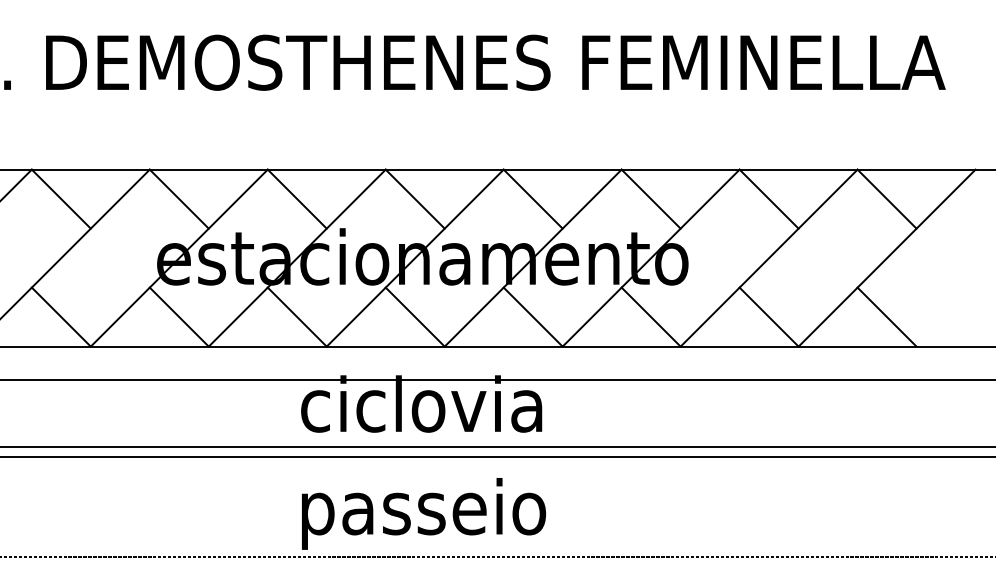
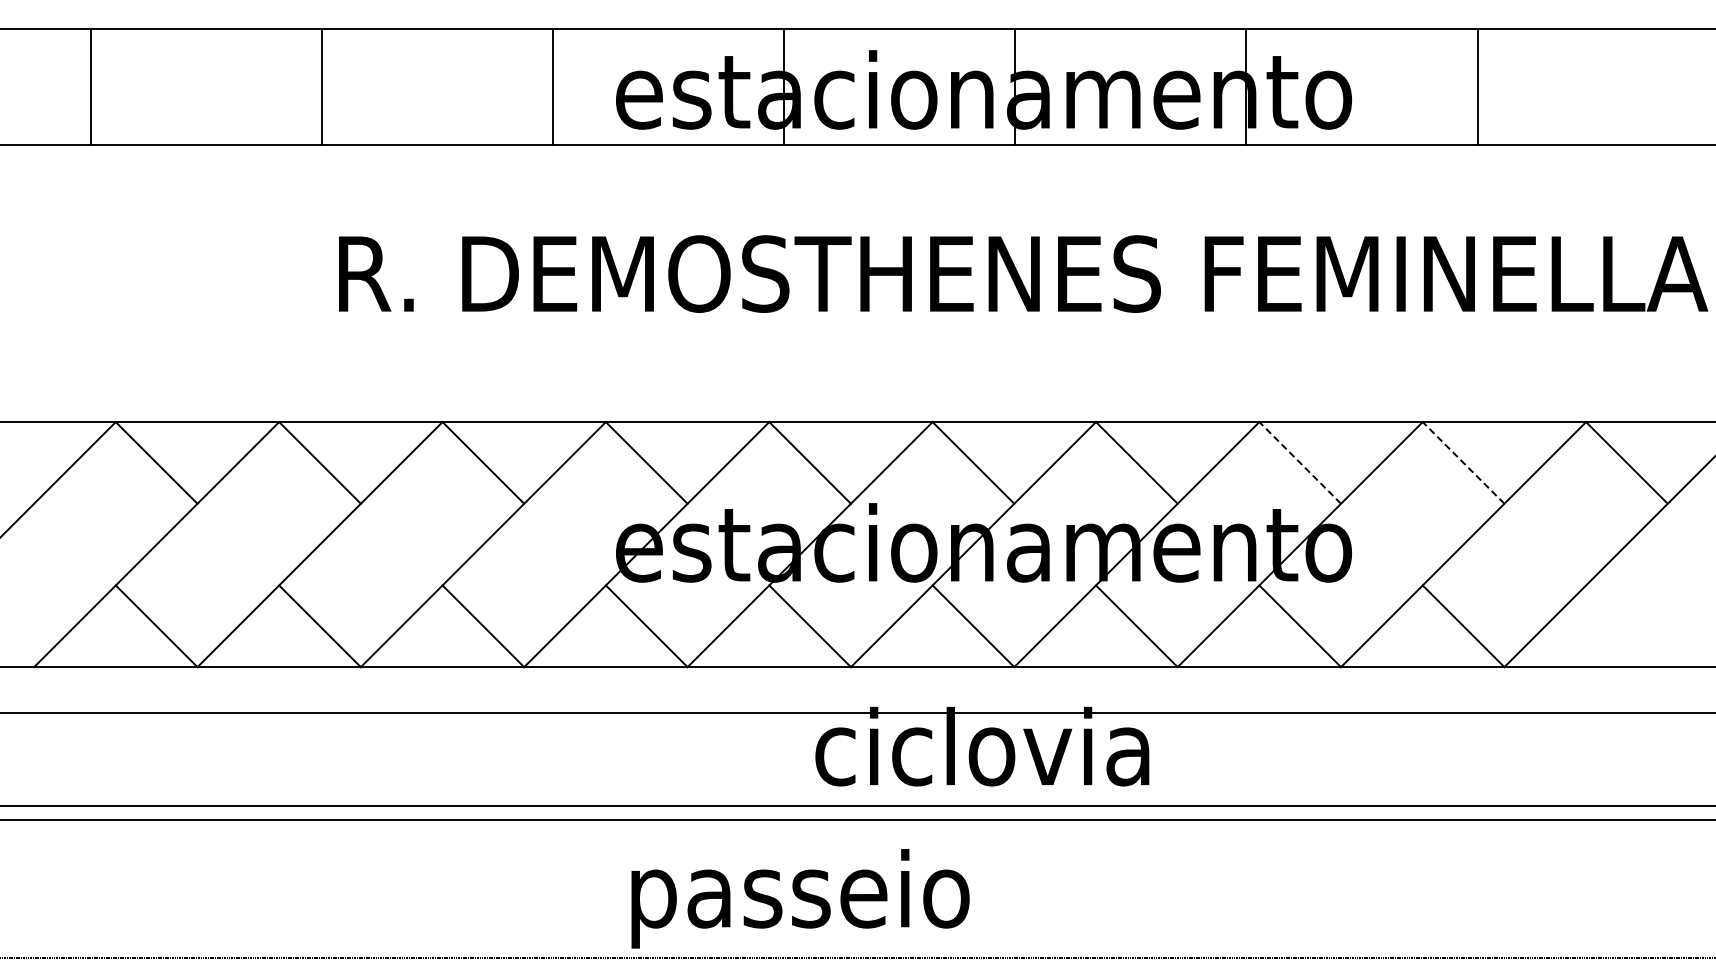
line: (651, 198) -> (1300, 462), solid -> dashed
line: (769, 198) -> (1463, 462), solid -> dashed
line: (886, 317) -> (1626, 626), removed
text: (423, 513) -> (800, 898), moved

